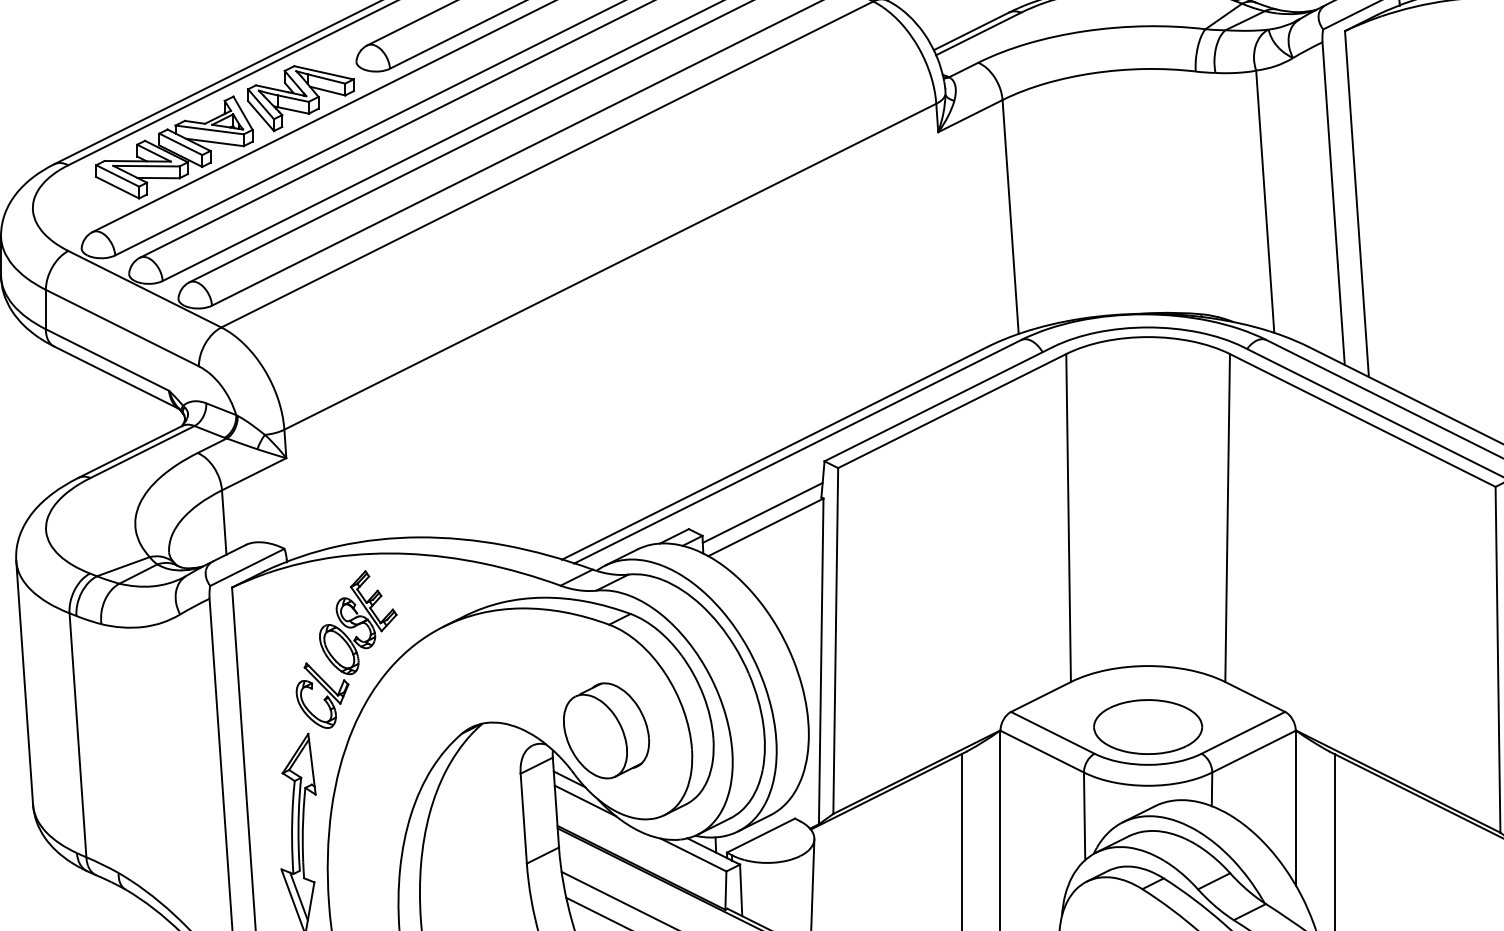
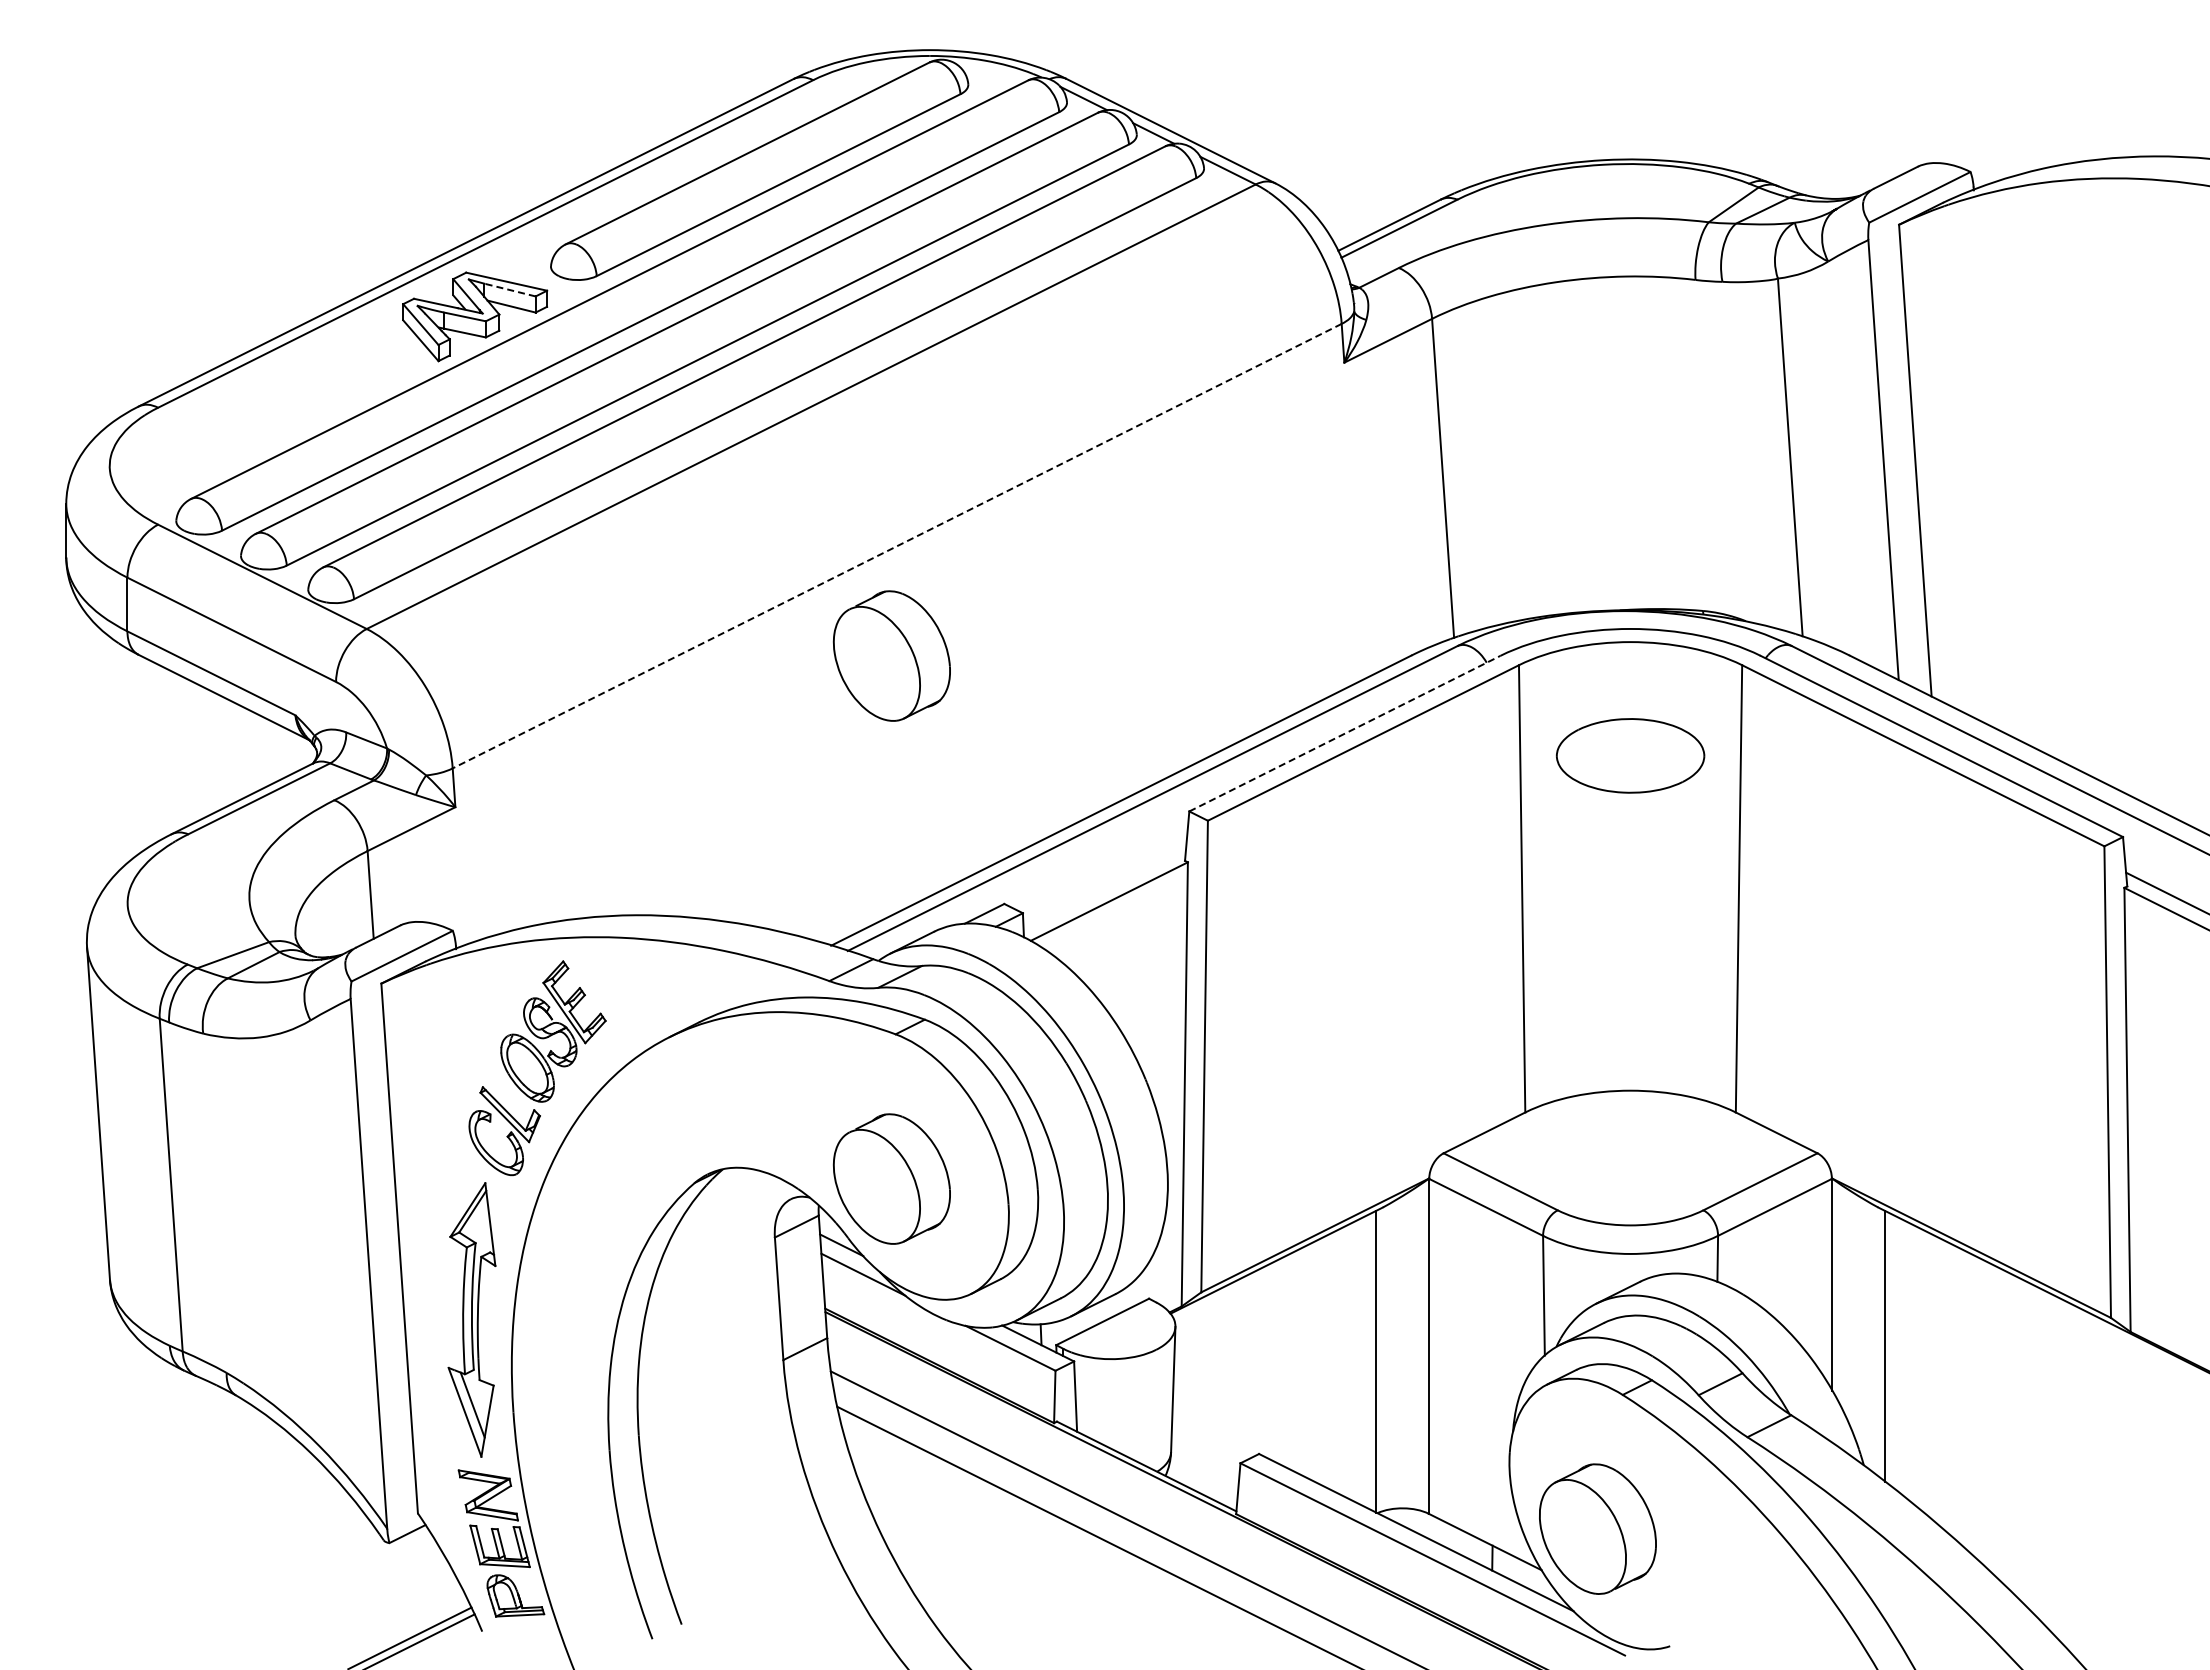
line: (326, 78) -> (509, 289), solid -> dashed
part: (174, 147) -> (302, 383), removed
line: (610, 267) -> (897, 546), solid -> dashed
part: (606, 346) -> (891, 655), added
line: (938, 404) -> (1344, 733), solid -> dashed
line: (762, 512) -> (1104, 881), removed
part: (1148, 726) -> (1630, 755), moved

